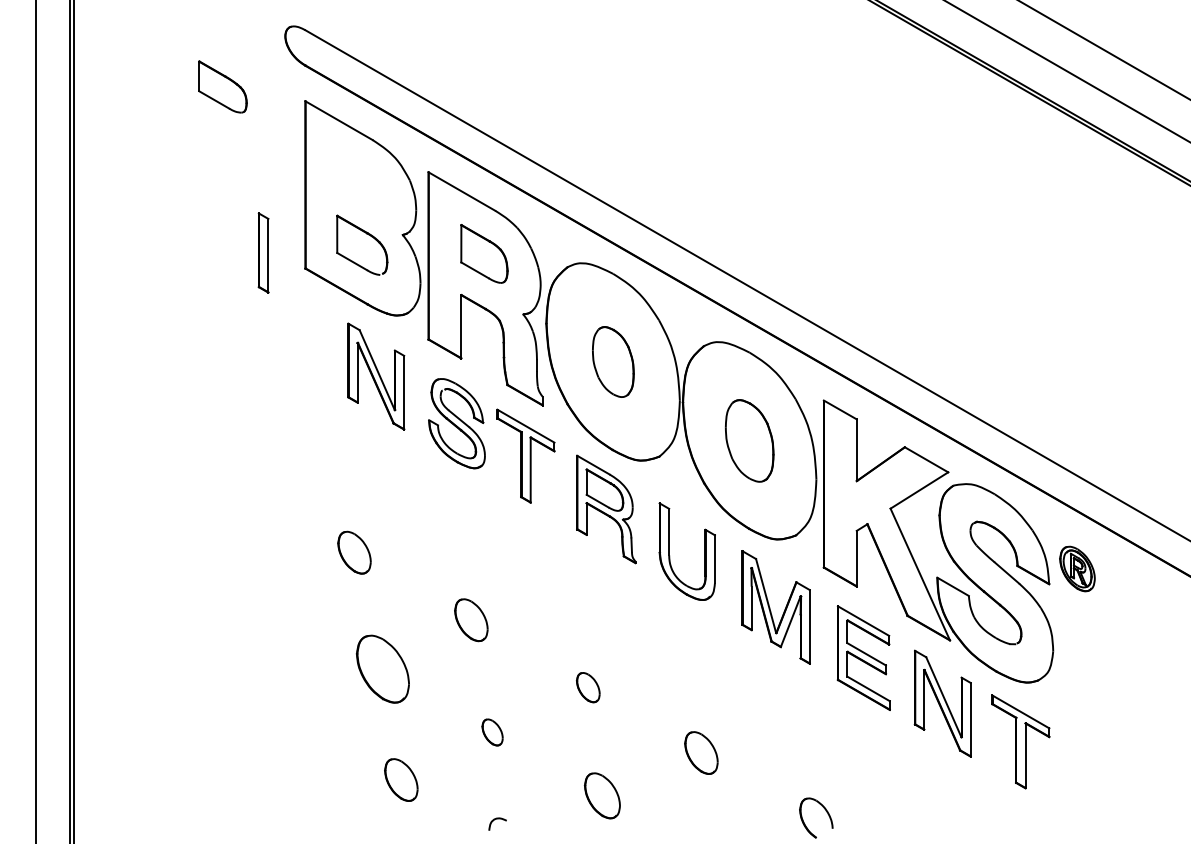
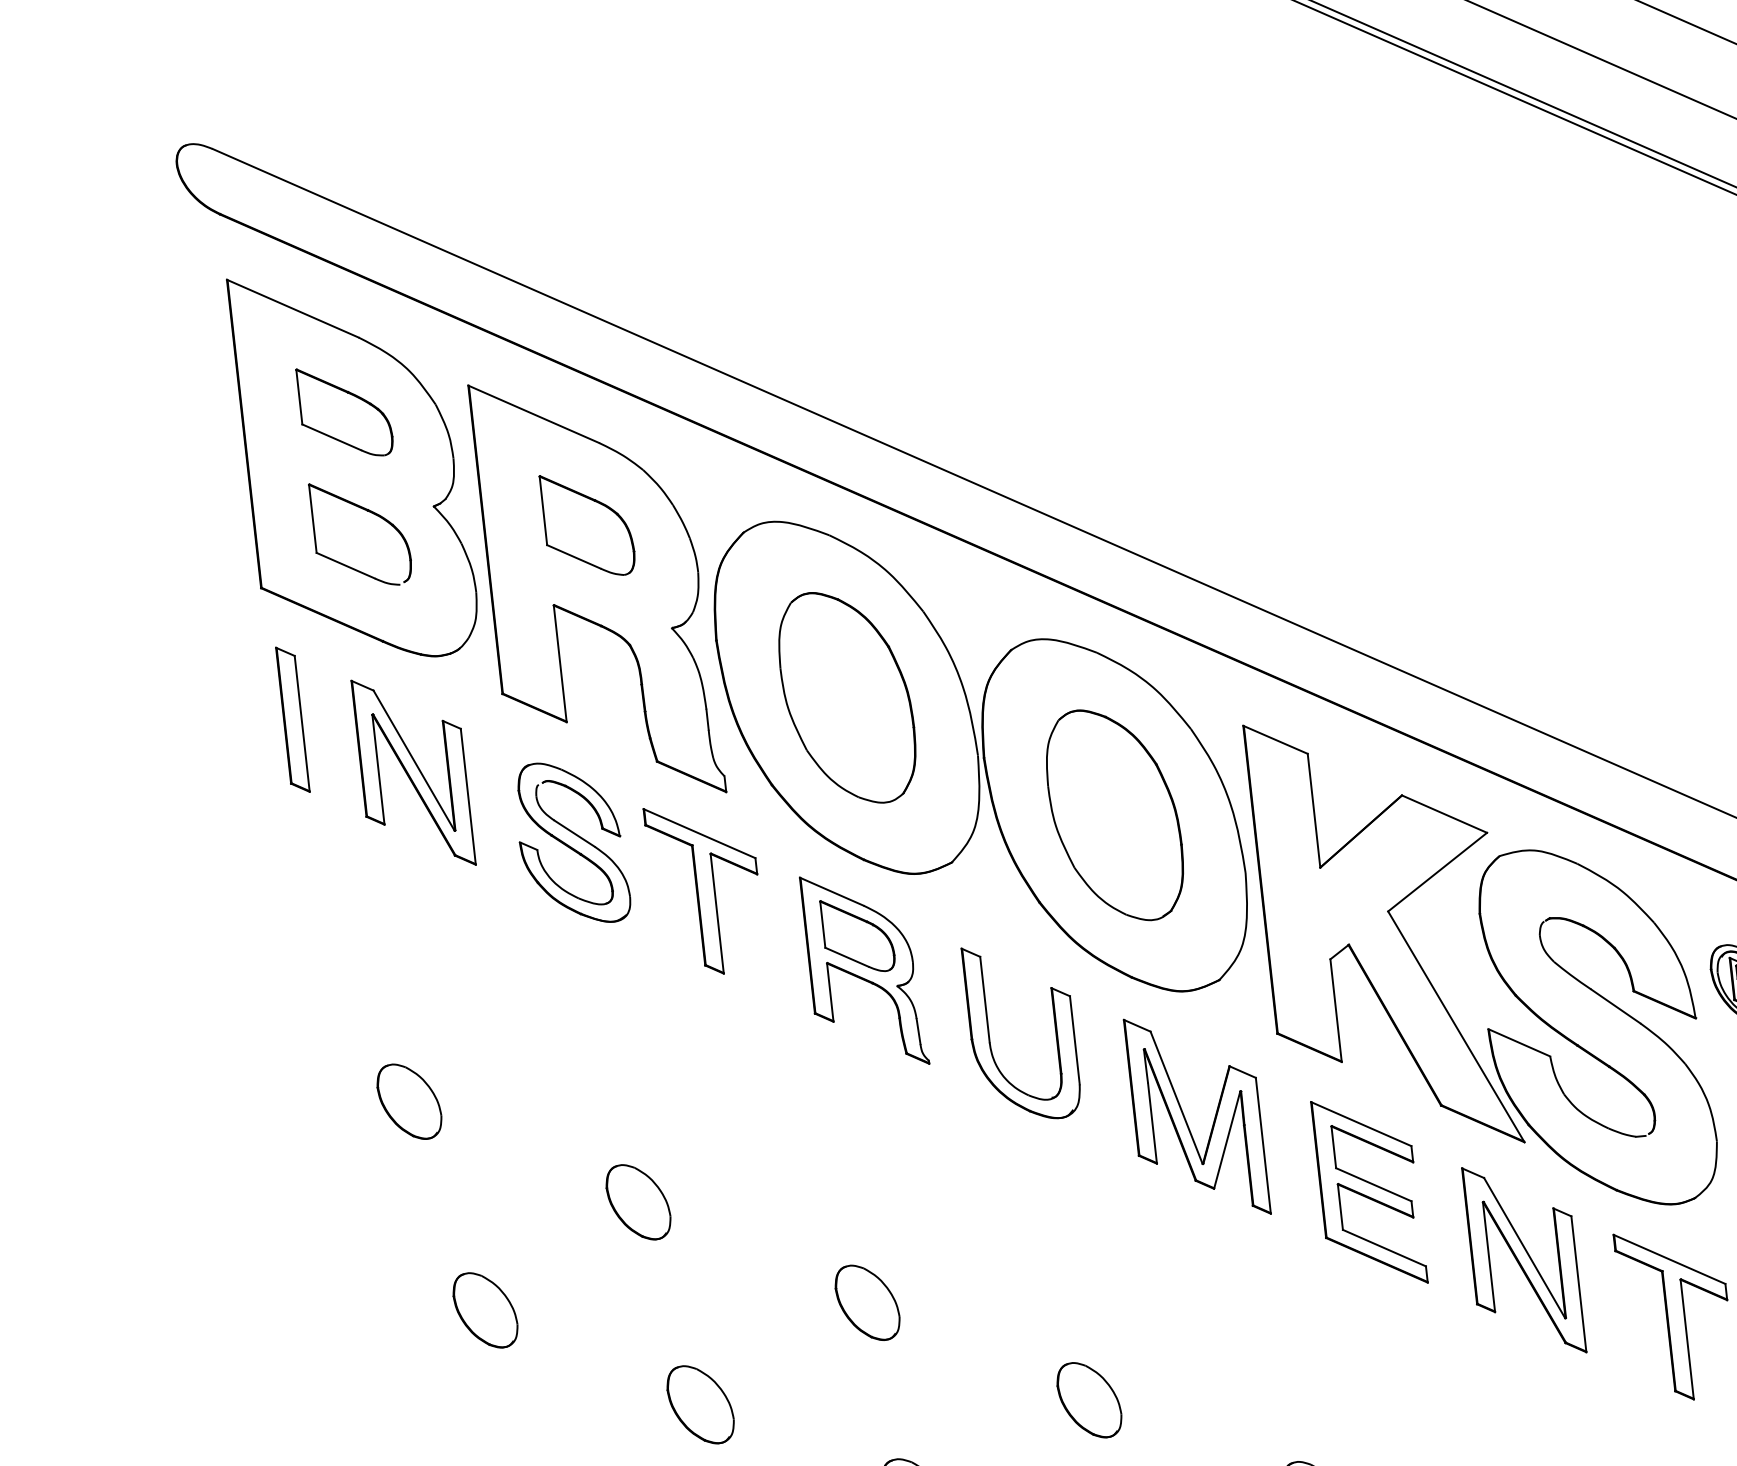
part: (222, 86) -> (344, 410), moved
part: (263, 252) -> (292, 718), moved
part: (613, 361) -> (847, 696), size x1.67
part: (749, 440) -> (1114, 814), size x1.43
part: (382, 668) -> (484, 1309), size x0.62
part: (588, 687) -> (867, 1302), size x1.43
part: (492, 732) -> (700, 1404), size x1.67

